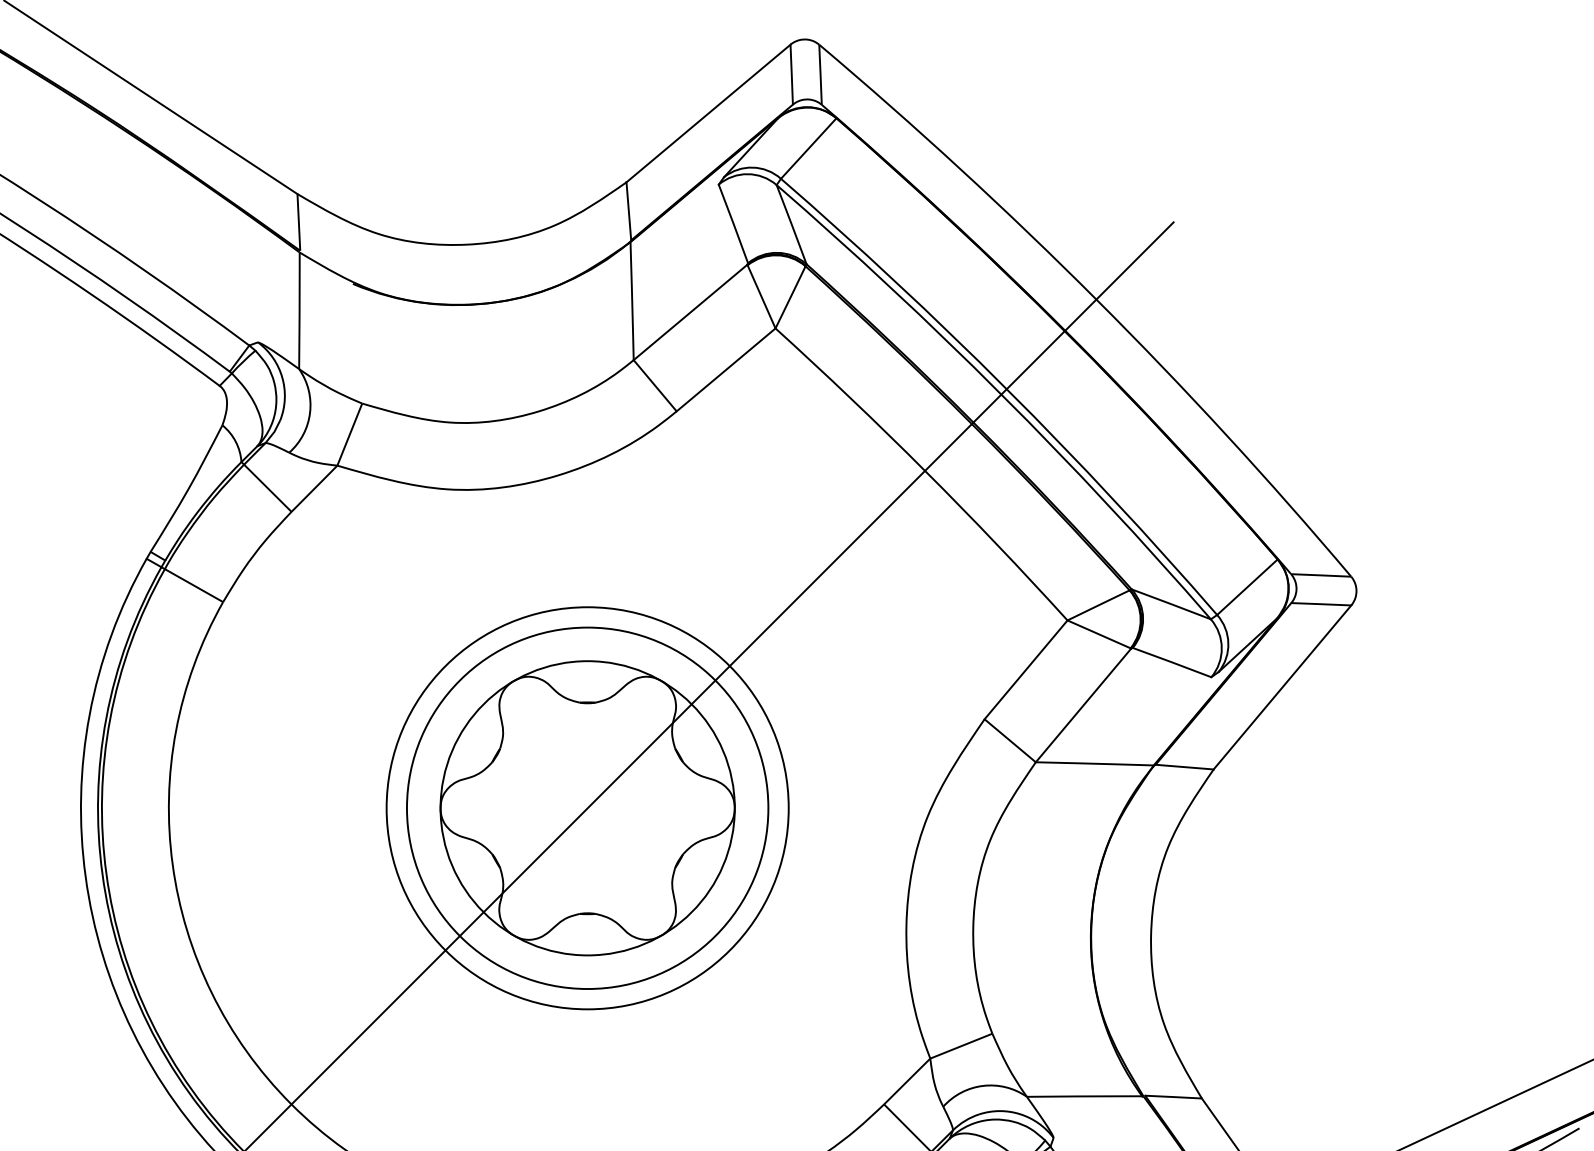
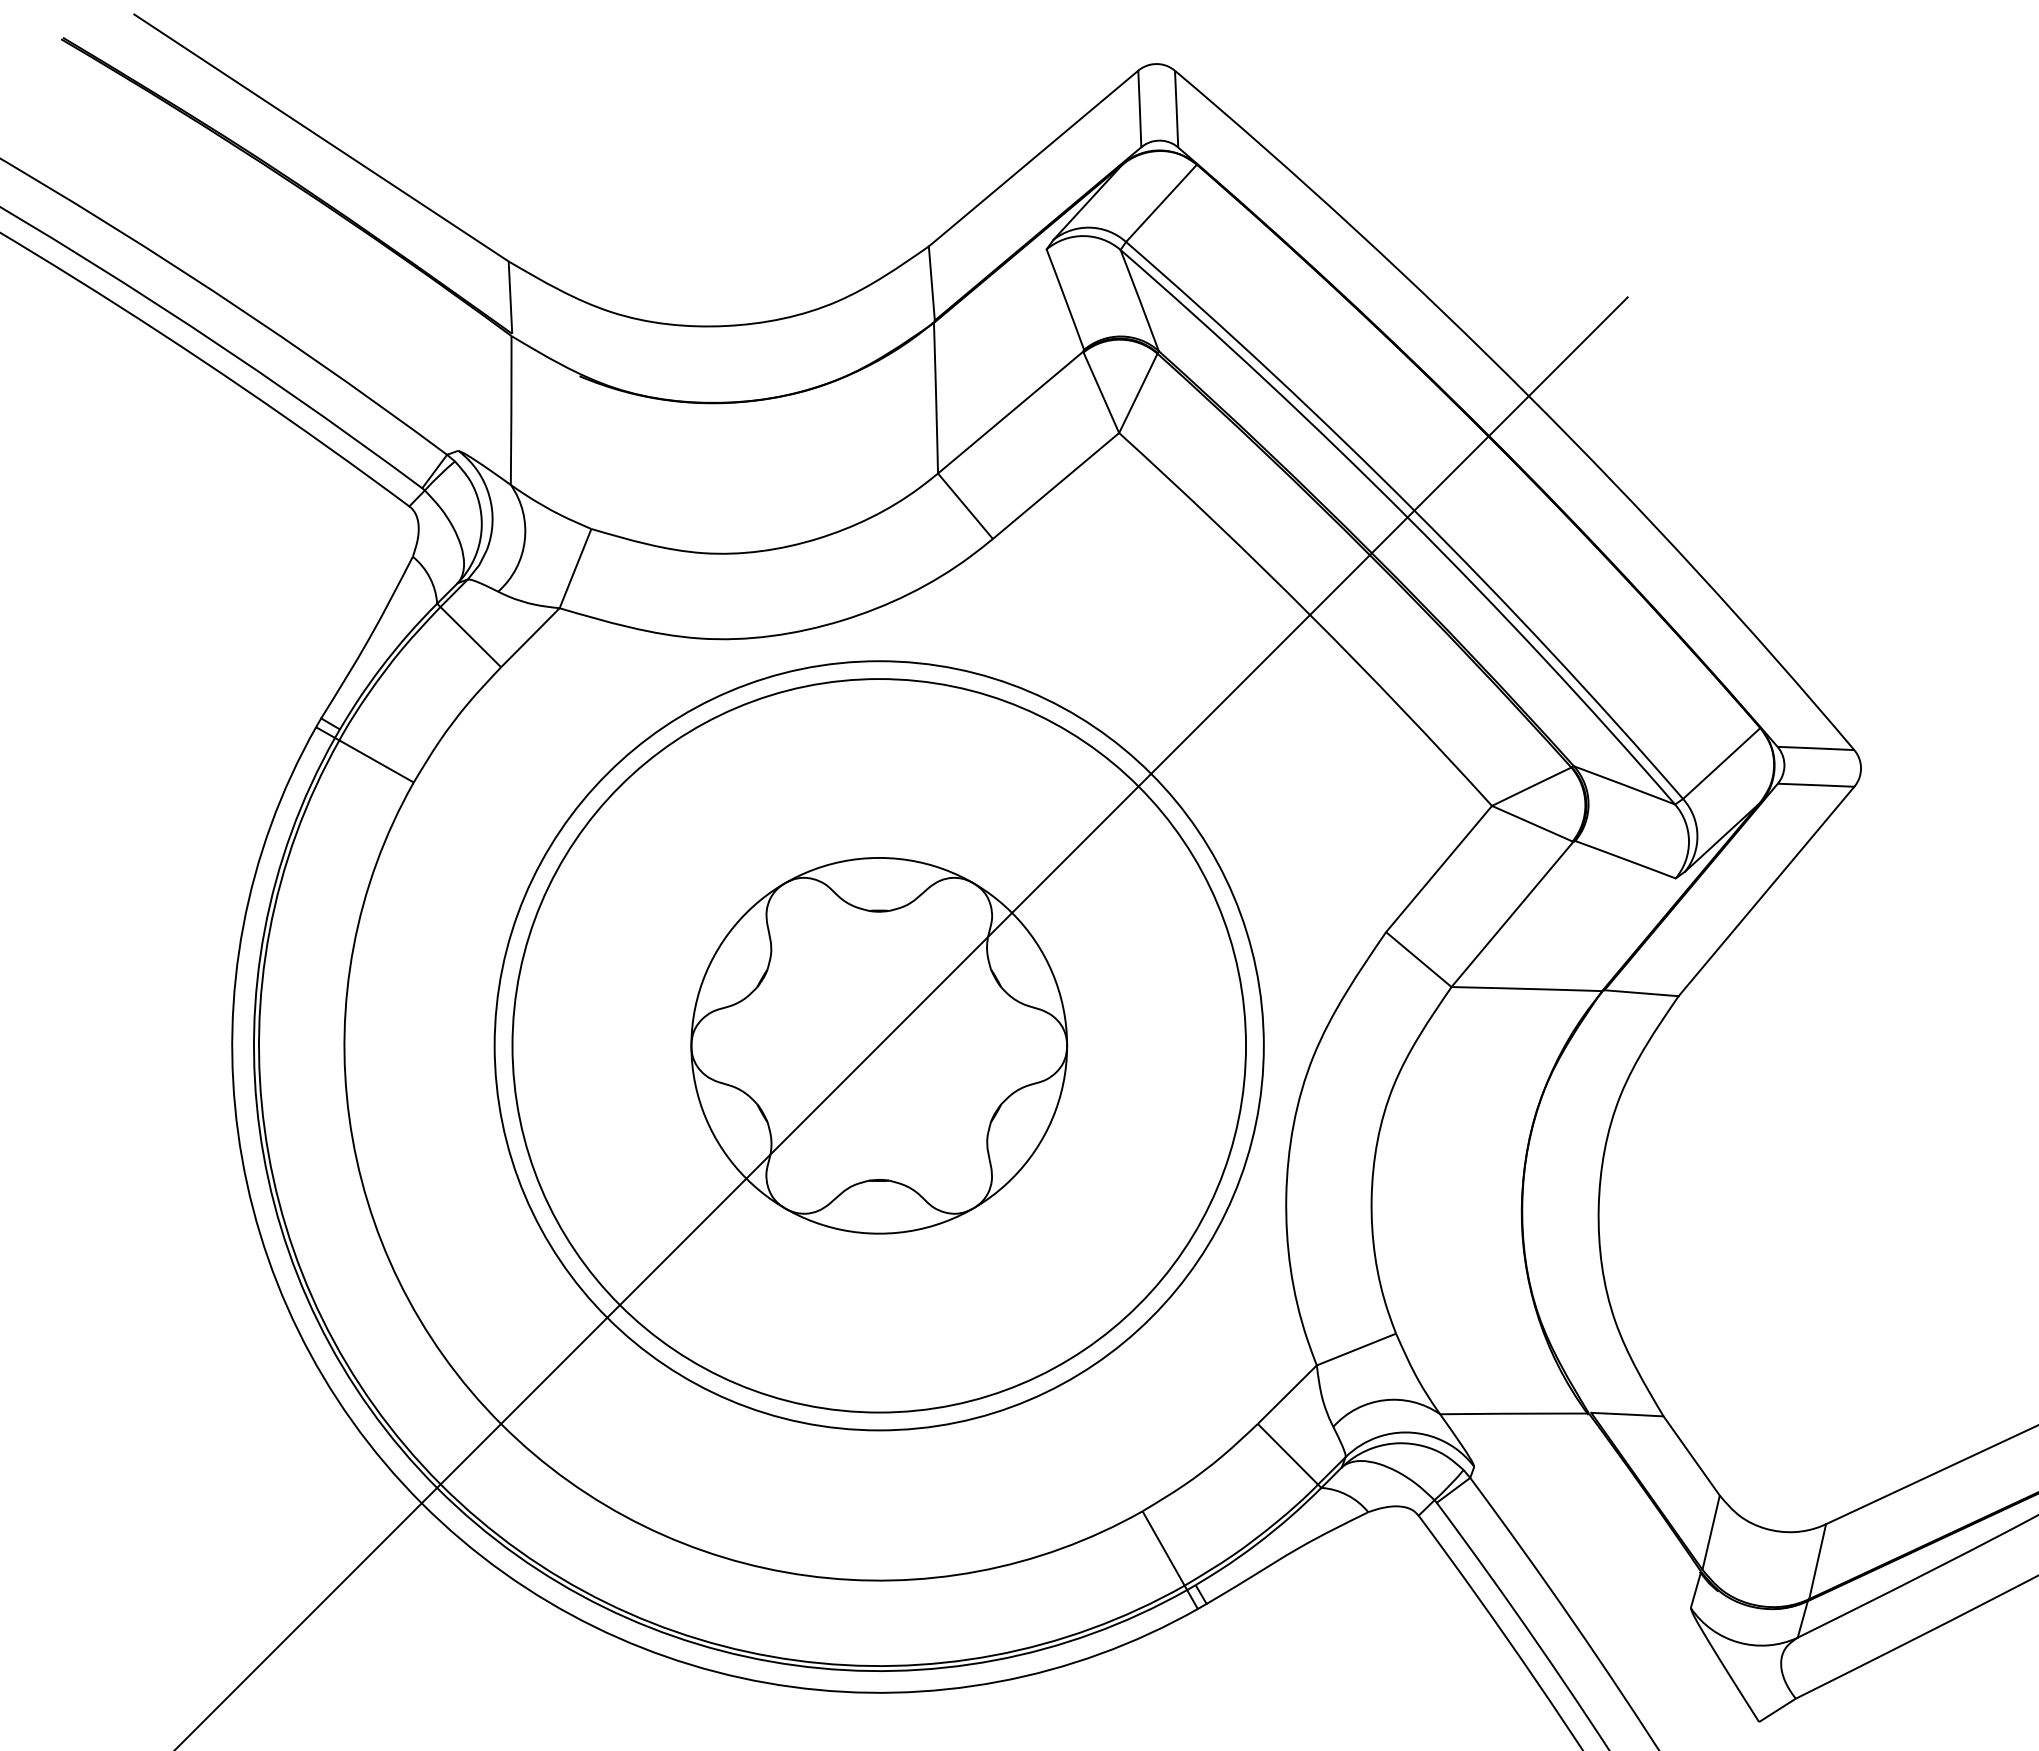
circle: (587, 808) -> (878, 1045), size x1.67
circle: (587, 808) -> (879, 1045), size x1.43

